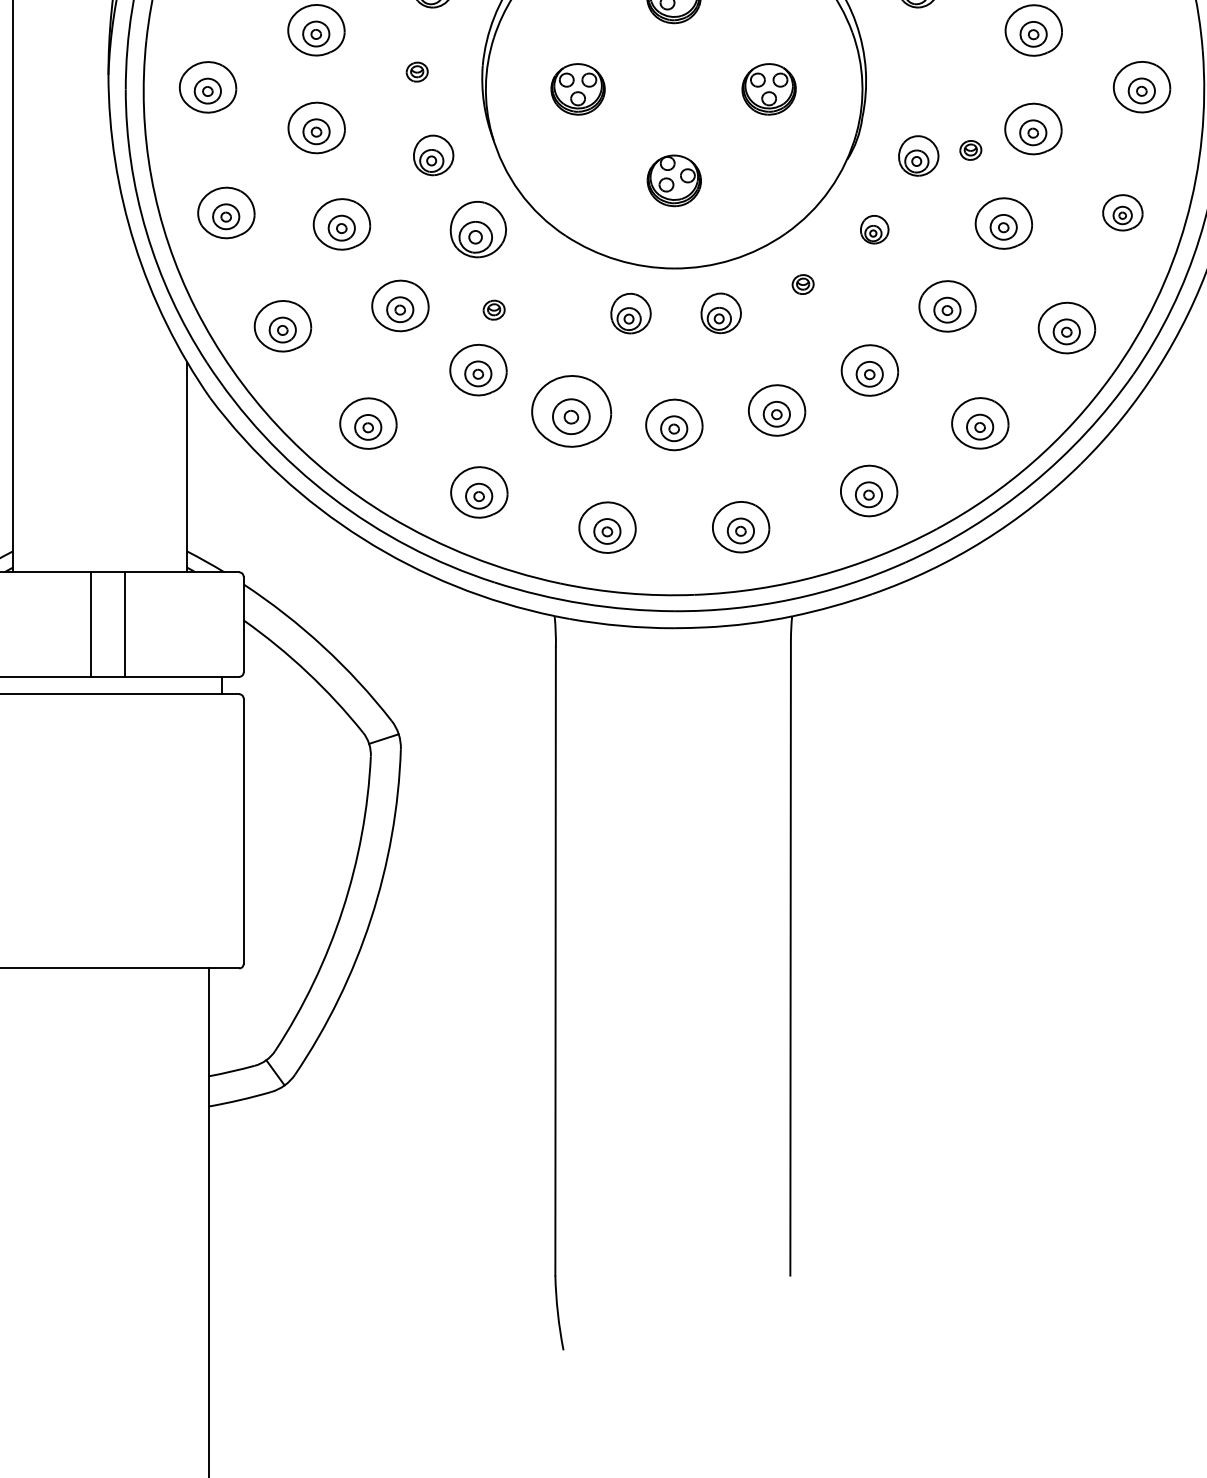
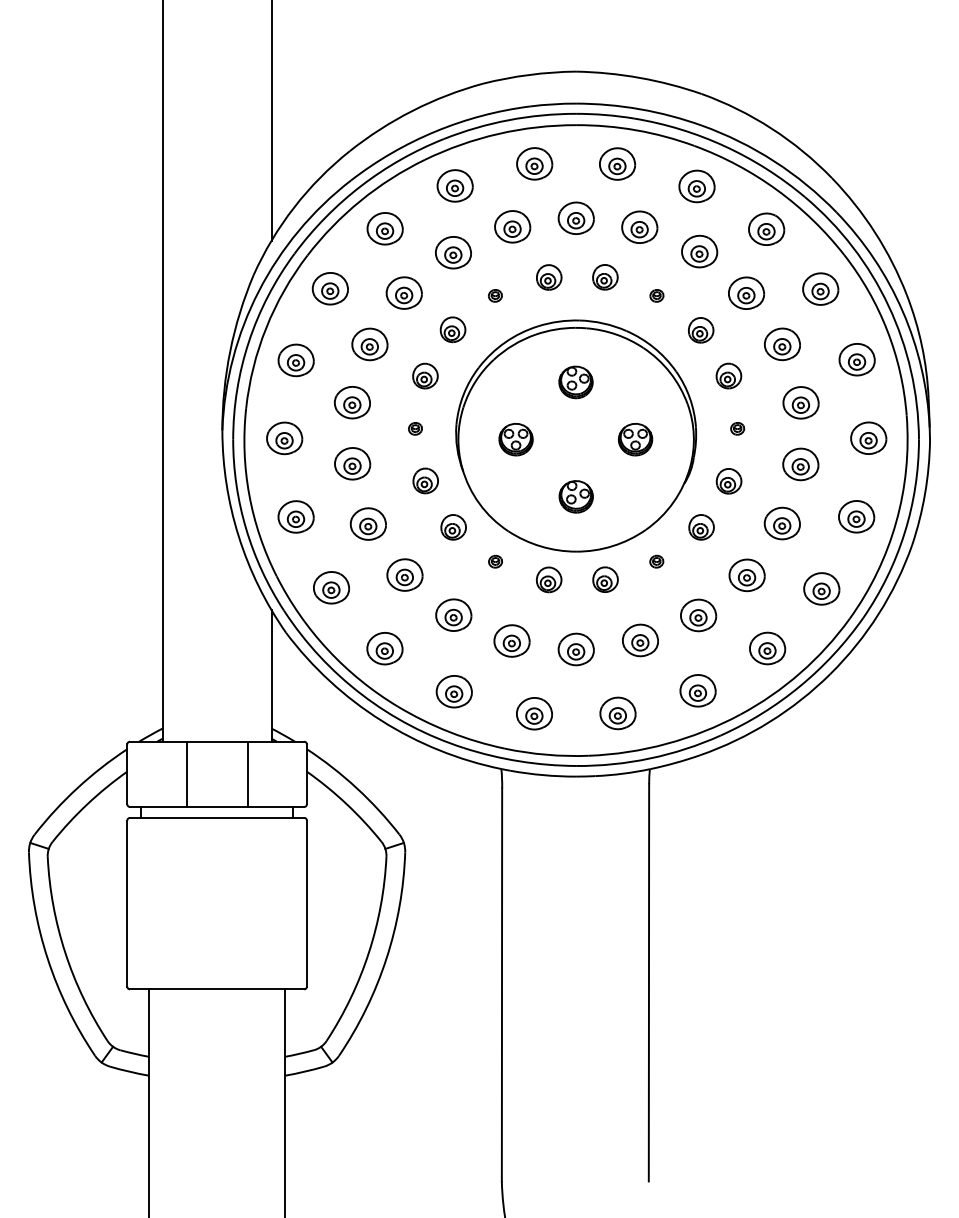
part: (970, 149) -> (737, 428), moved
part: (1122, 212) -> (856, 516), size x1.43
part: (478, 229) -> (453, 527), size x0.71
part: (874, 229) -> (701, 527), size x1.43
part: (494, 309) -> (495, 561), moved
part: (570, 410) -> (511, 640), size x0.71
line: (91, 624) -> (248, 774), moved
line: (124, 624) -> (186, 774), moved

